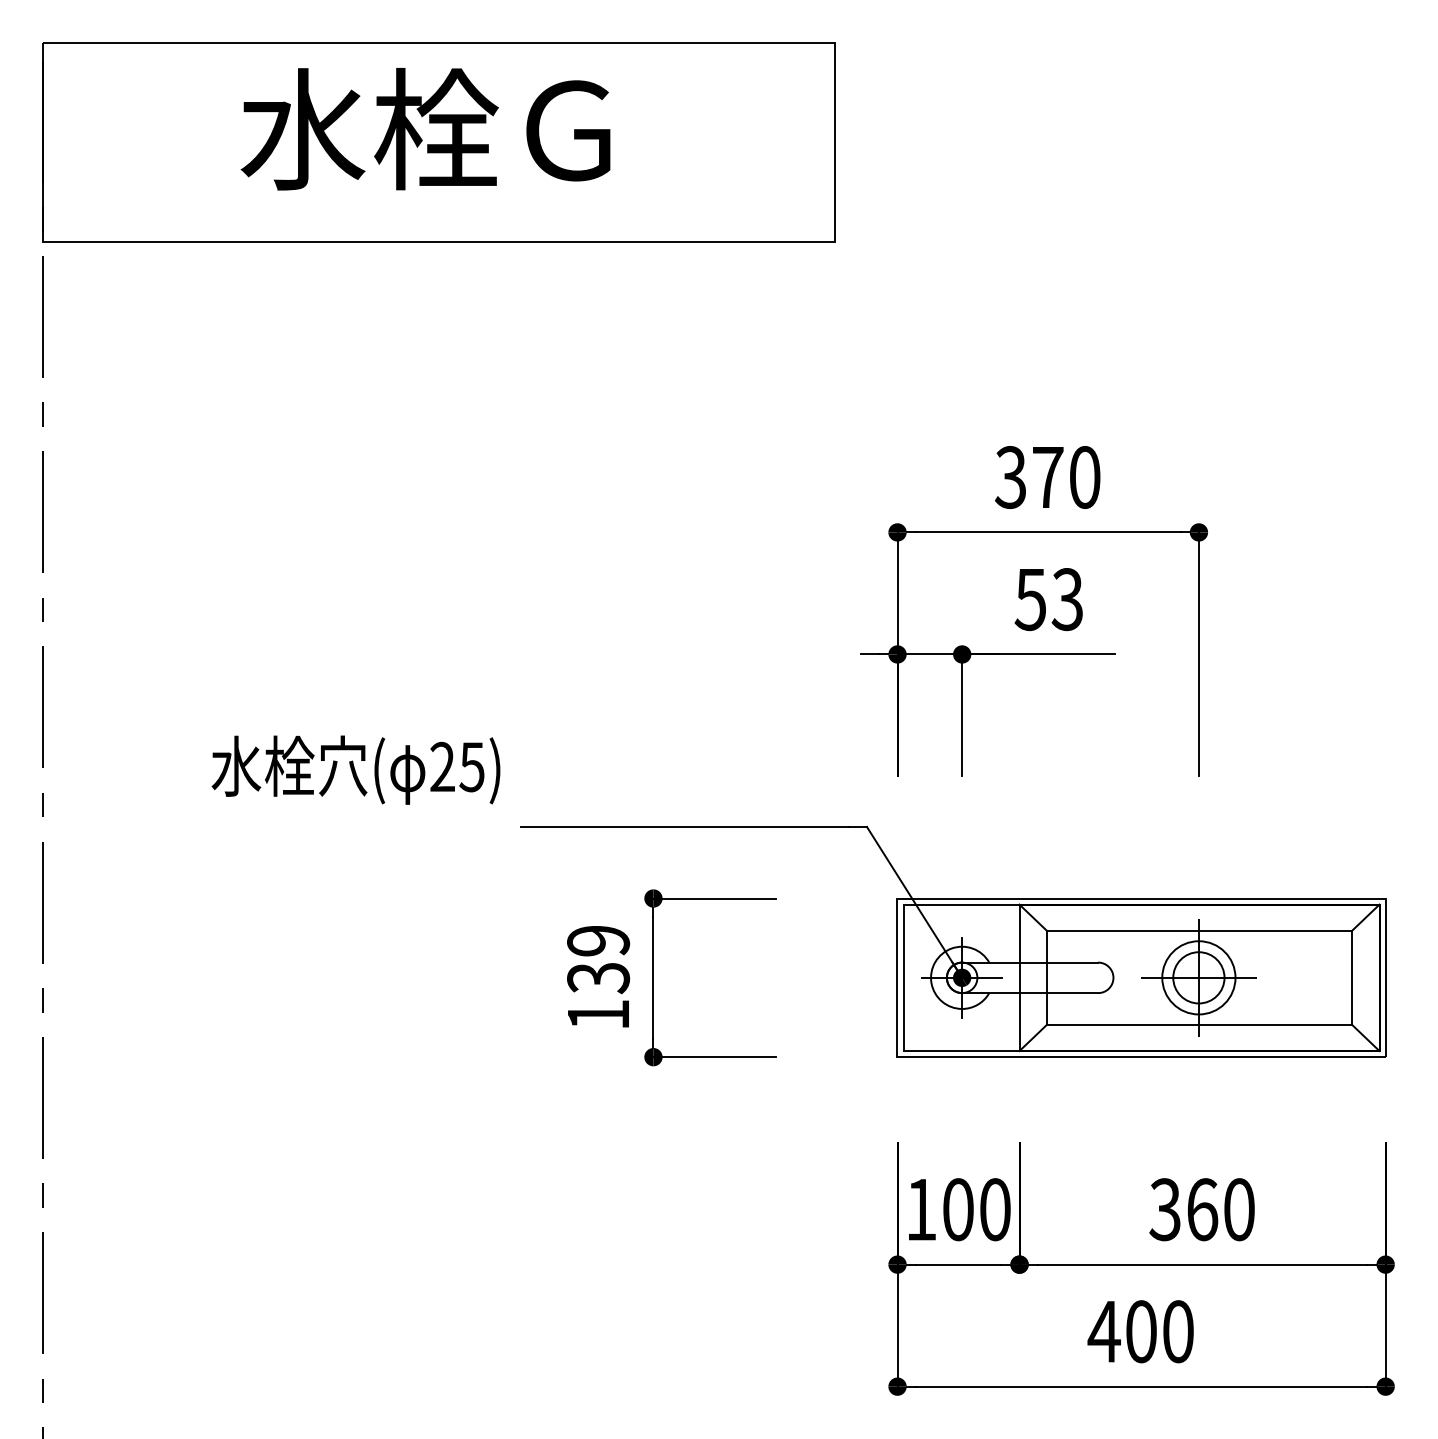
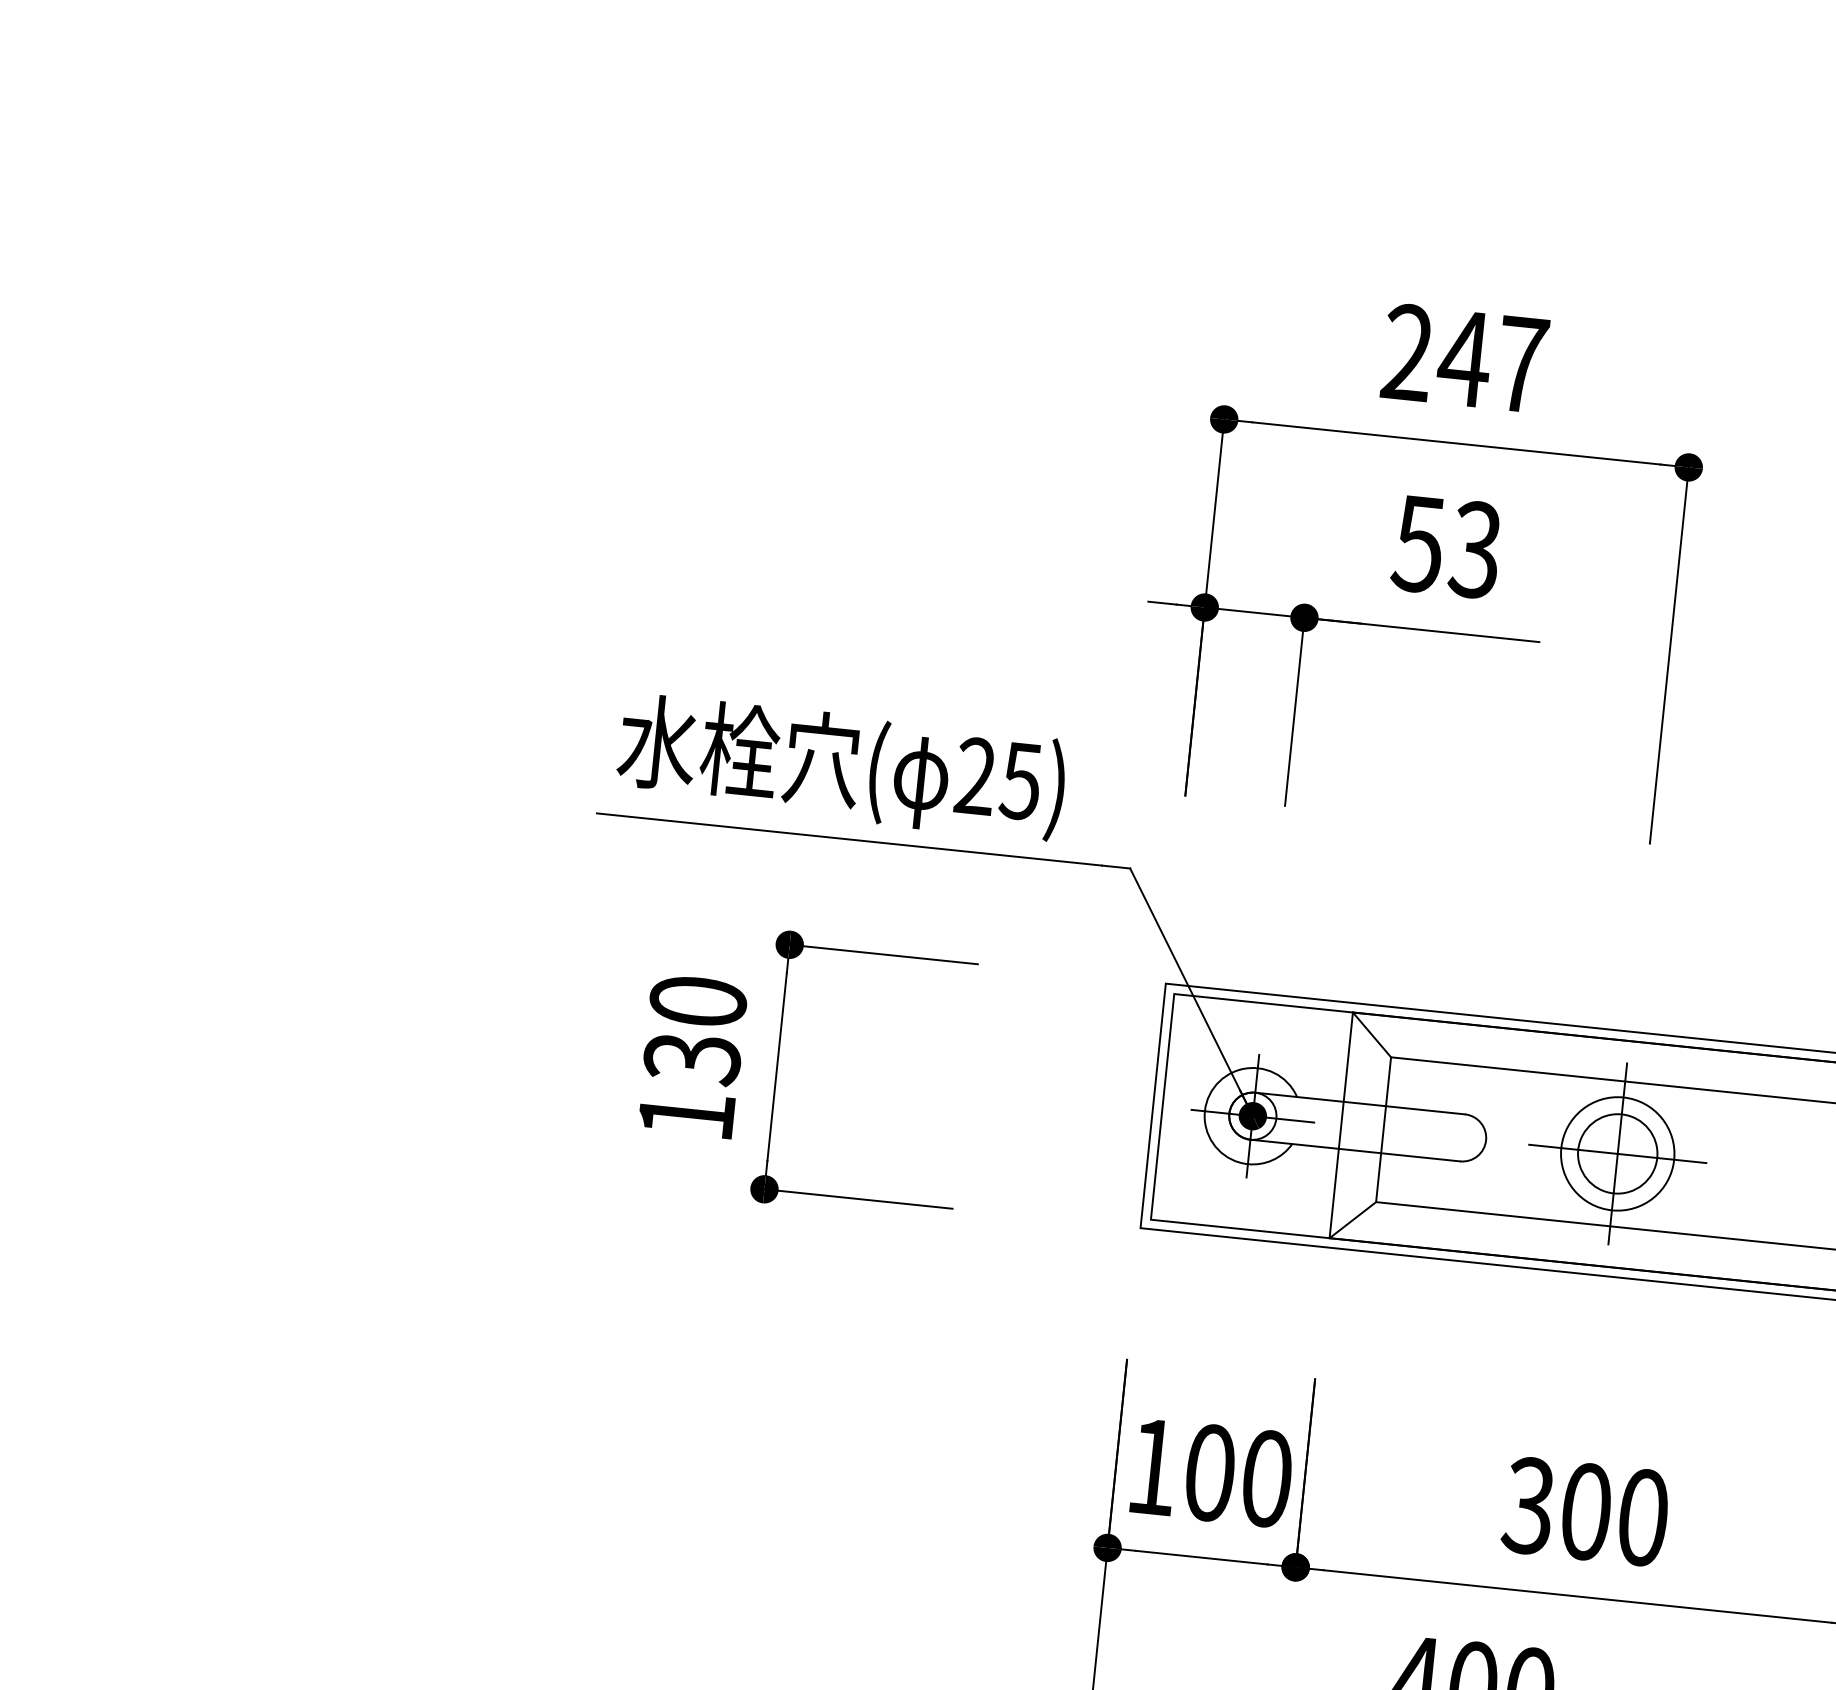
text: (1047, 477) -> (1464, 358), 370 -> 247
text: (355, 769) -> (840, 766), moved
text: (598, 940) -> (698, 1000), 139 -> 130
text: (1202, 1209) -> (1586, 1511), 360 -> 300

